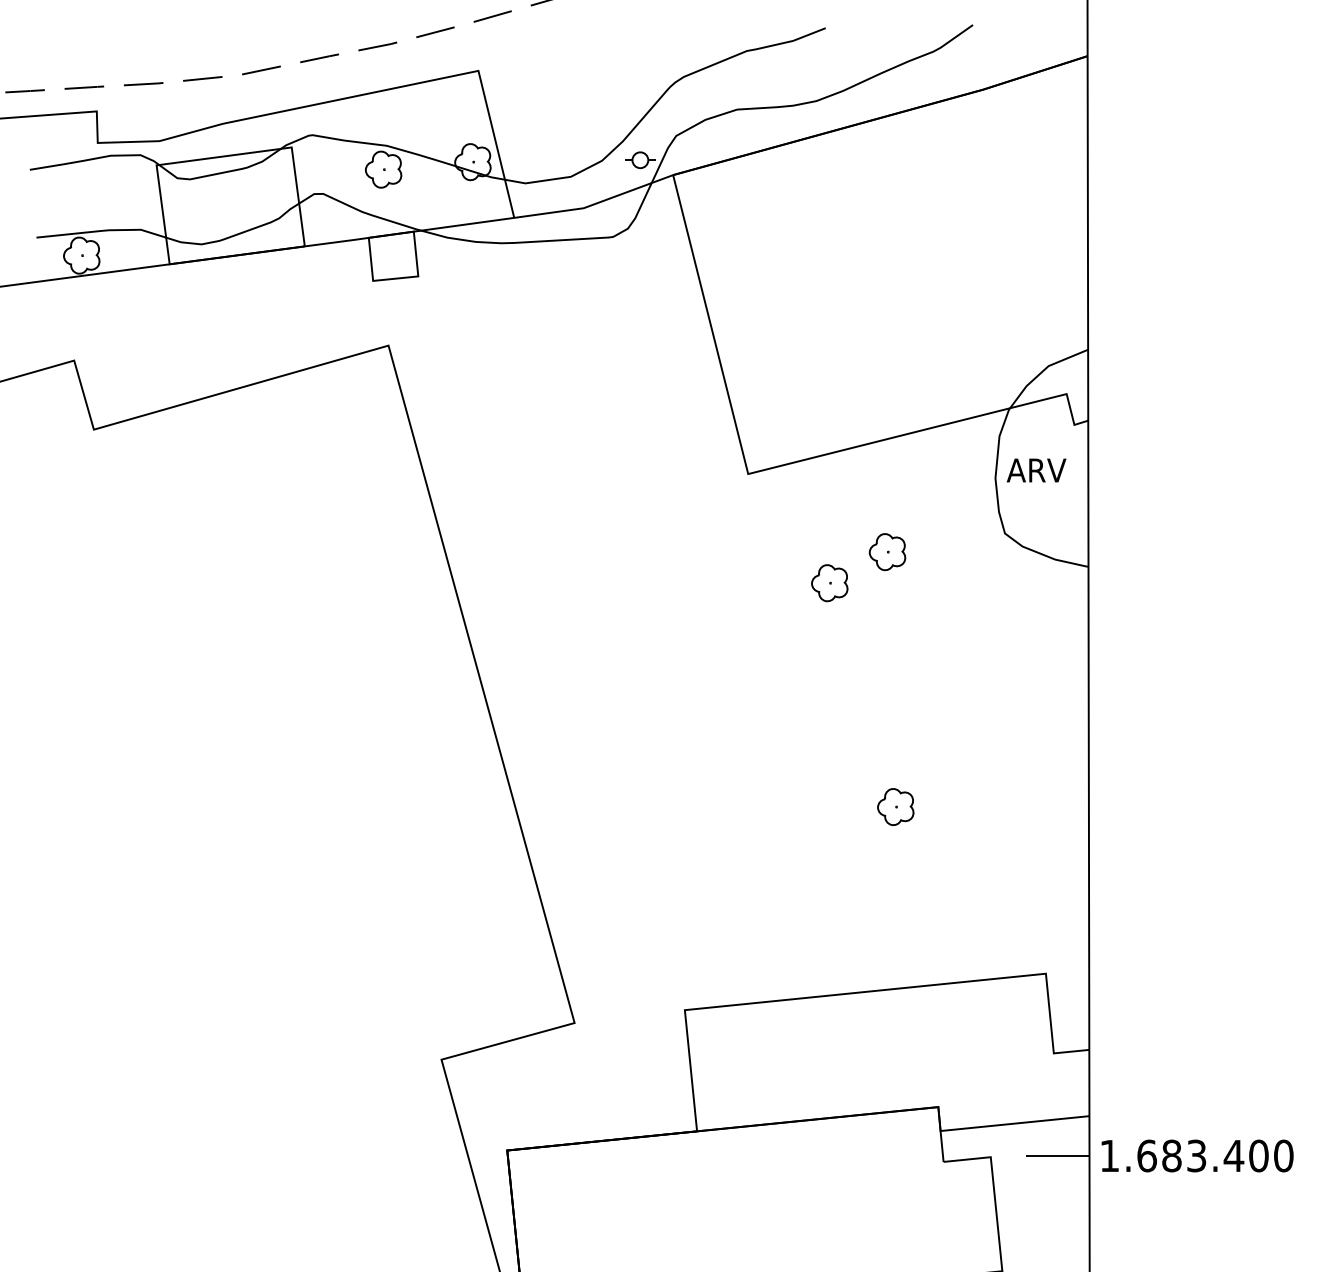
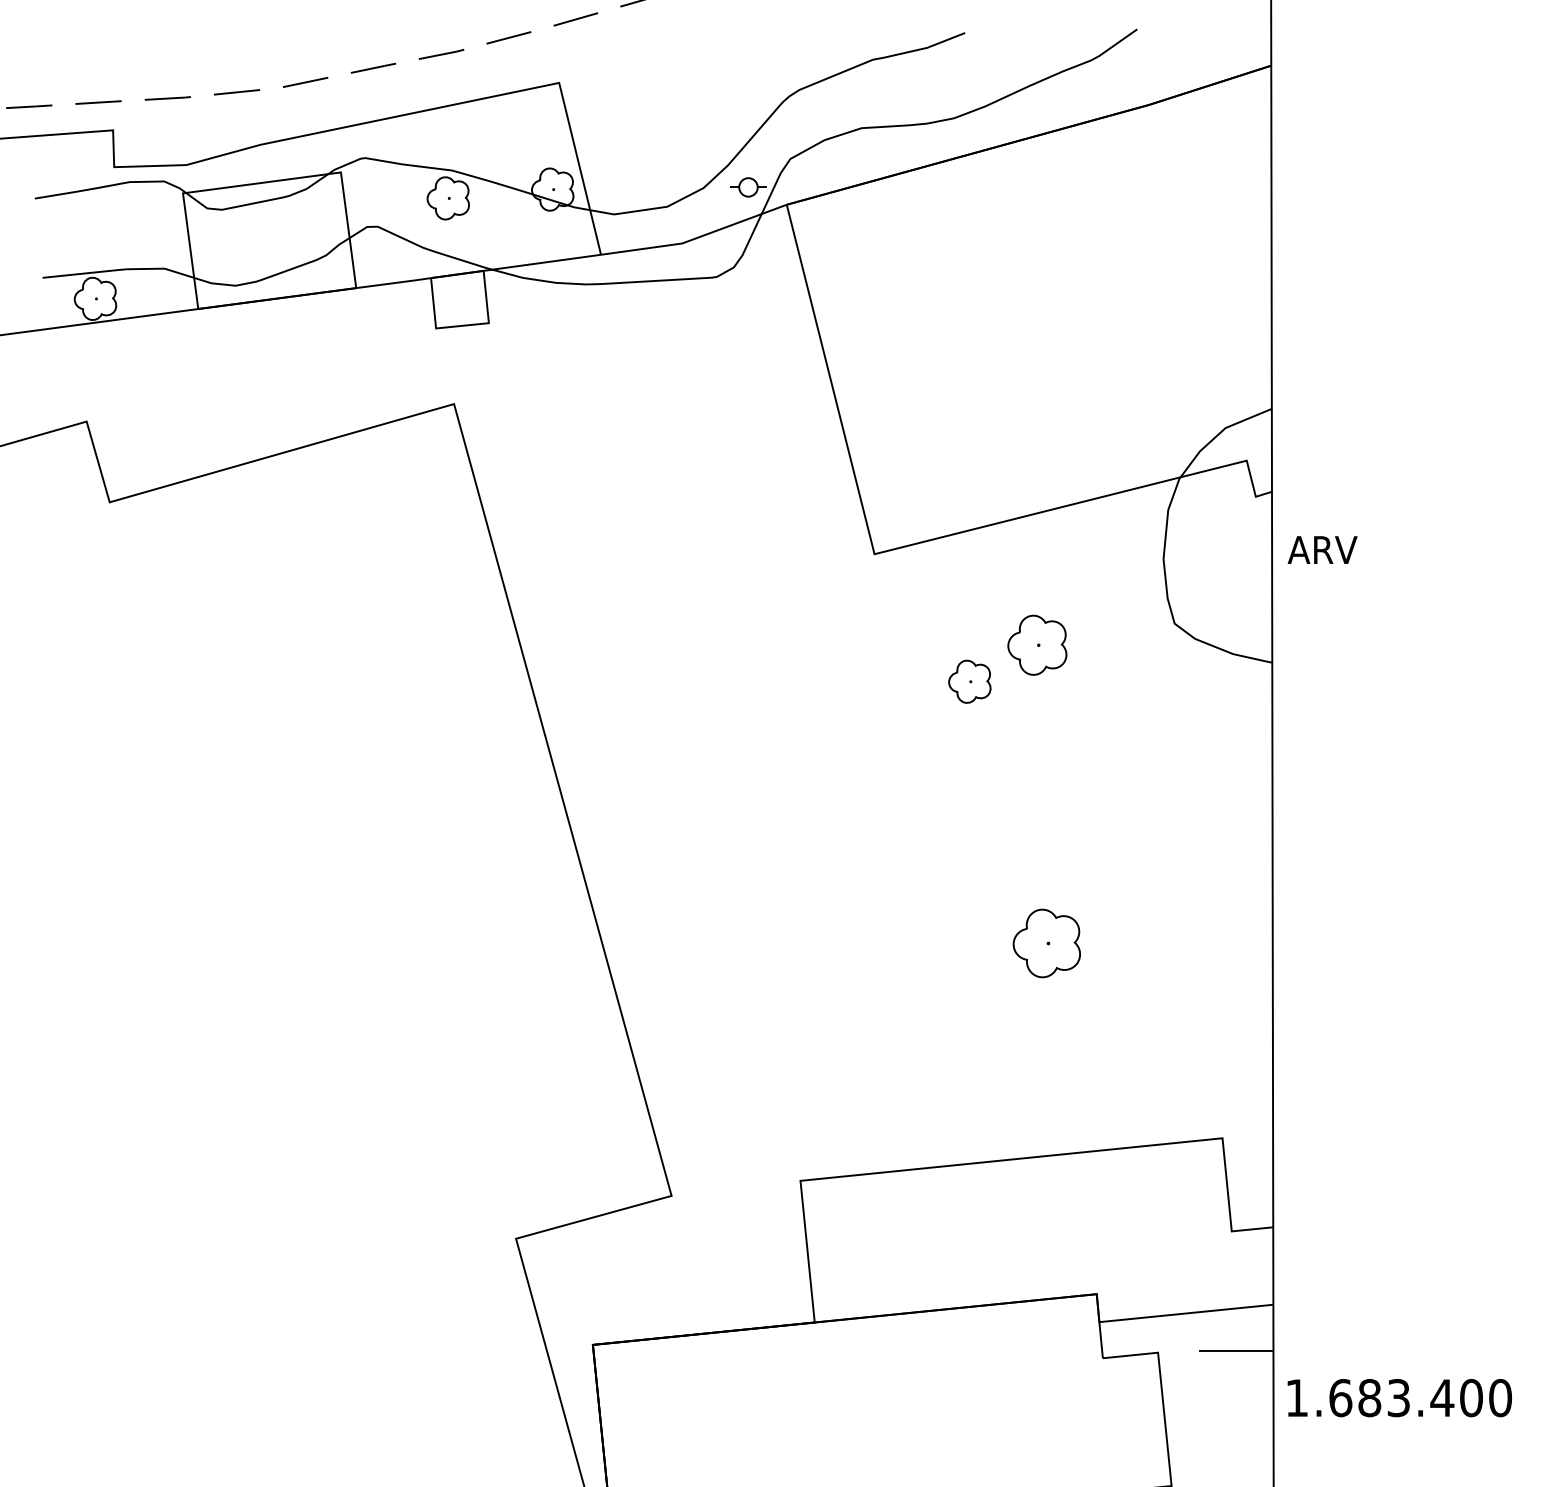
text: (1036, 470) -> (1322, 550), moved
part: (887, 552) -> (1037, 645), size x1.4
part: (895, 806) -> (1046, 942), size x1.6
text: (1197, 1155) -> (1399, 1397), moved

